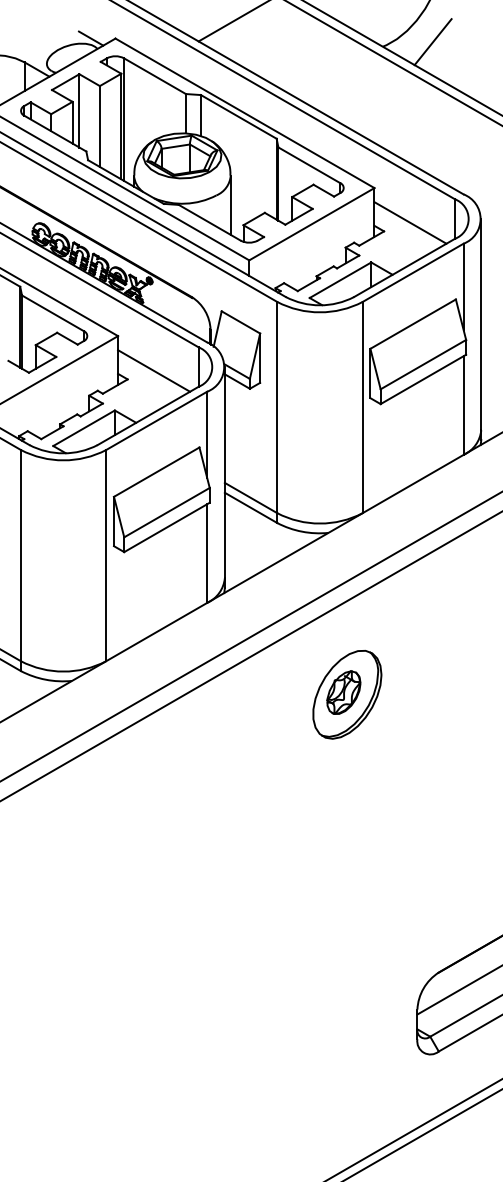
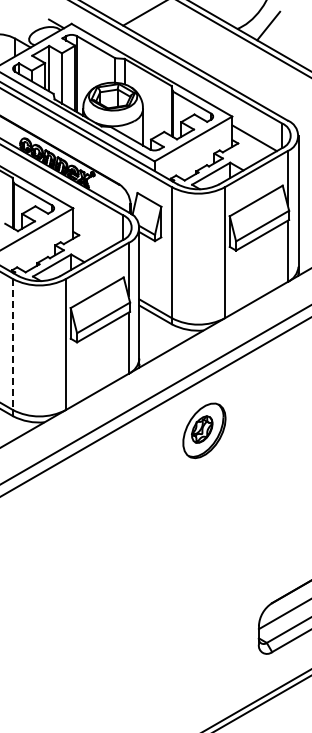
line: (153, 370) -> (95, 229), removed
line: (20, 557) -> (12, 345), solid -> dashed
part: (347, 694) -> (204, 430), moved

